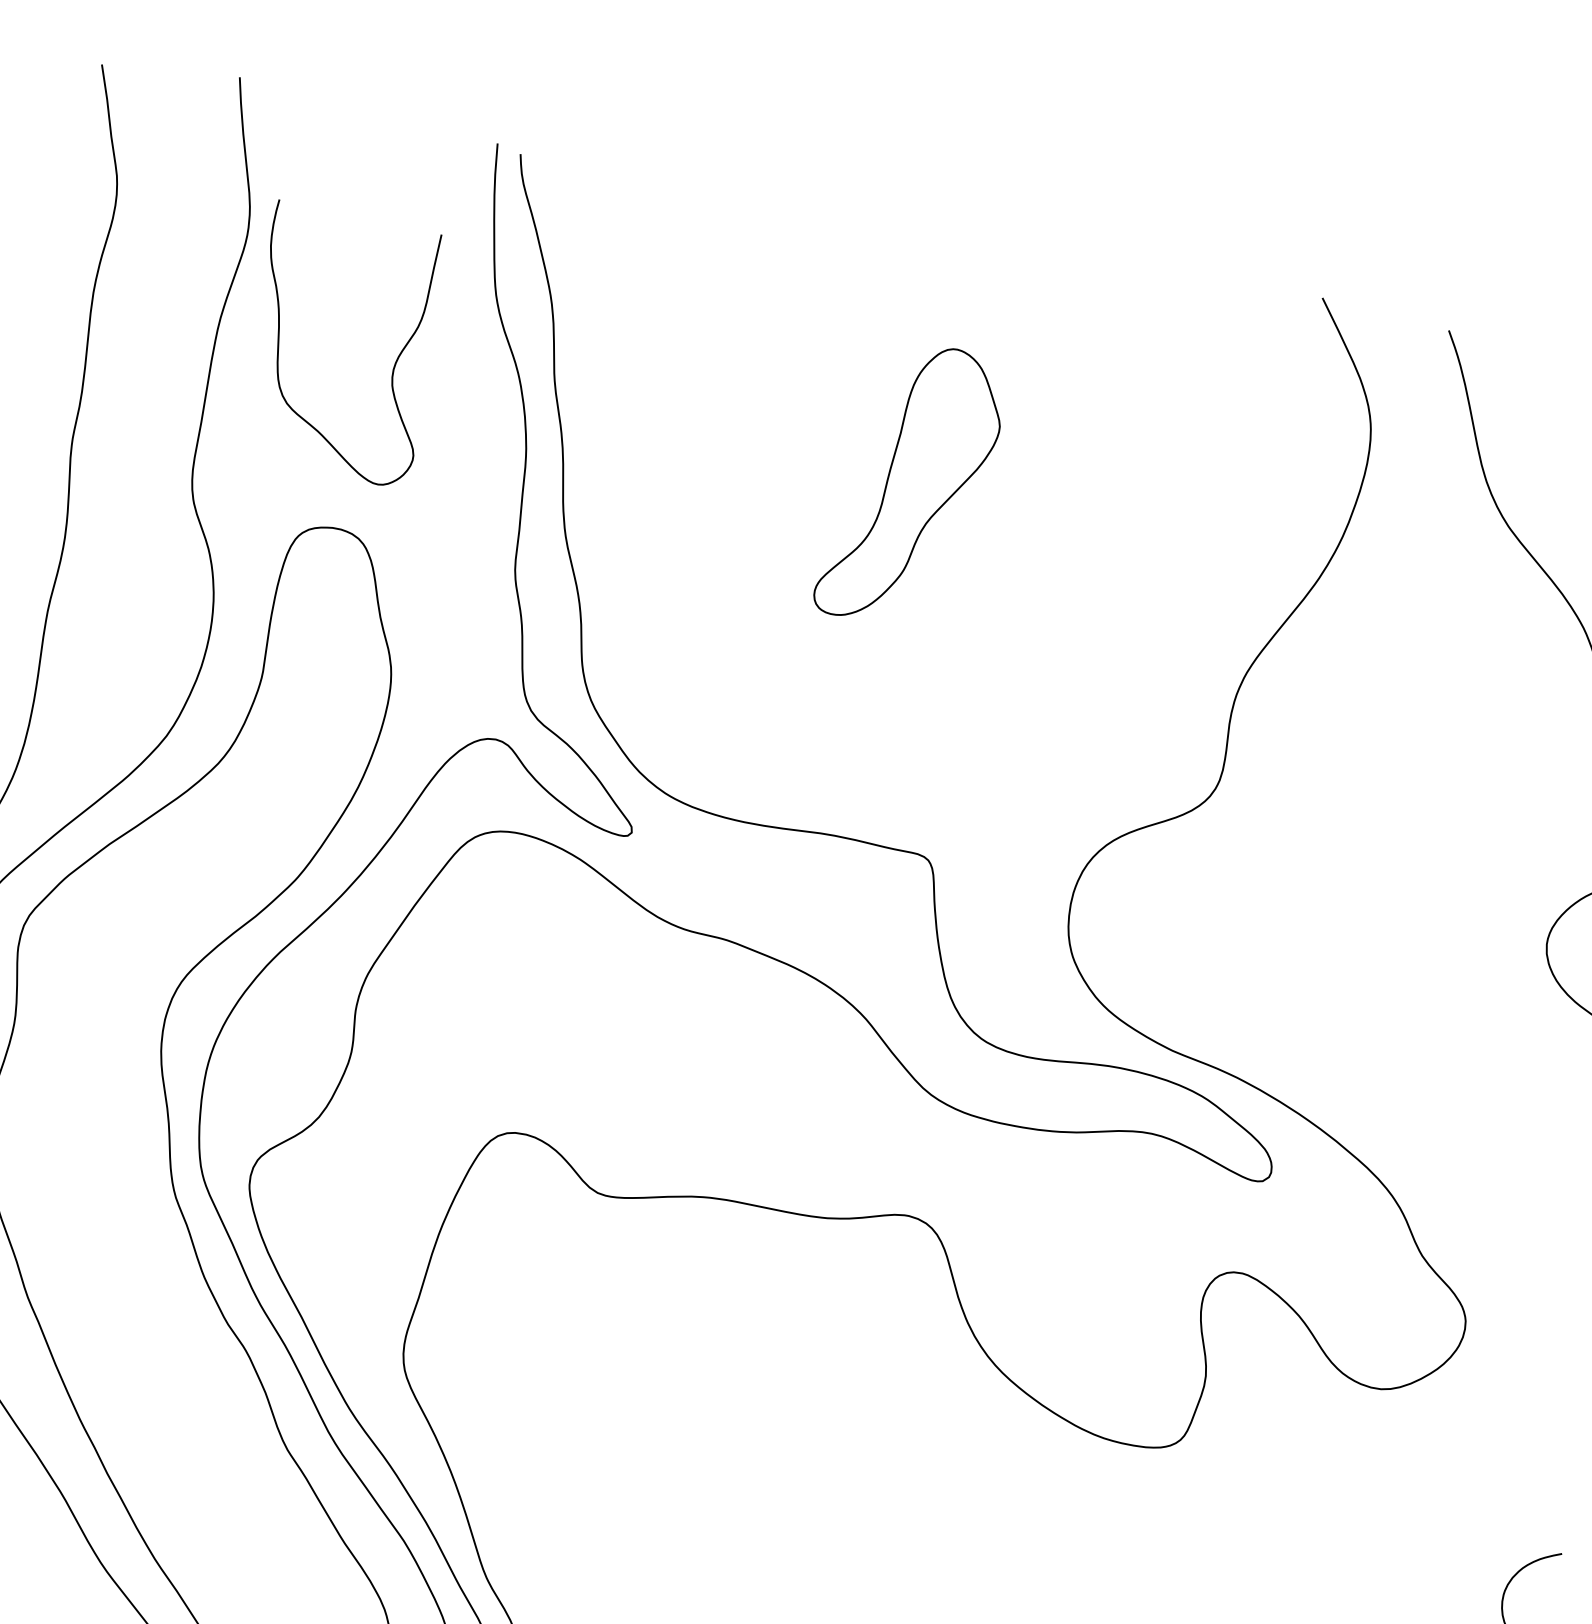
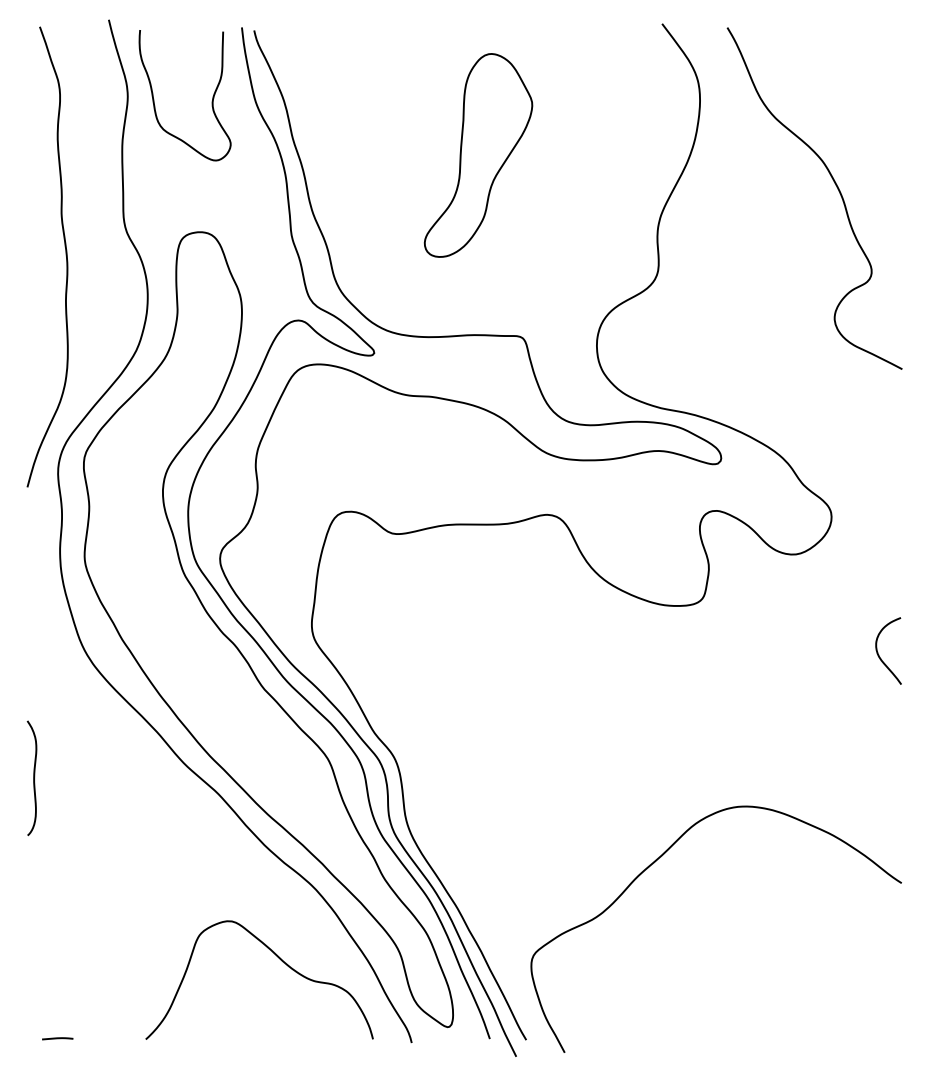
curve: (391, 367) -> (211, 101), moved
part: (911, 485) -> (478, 155), size x1.43

